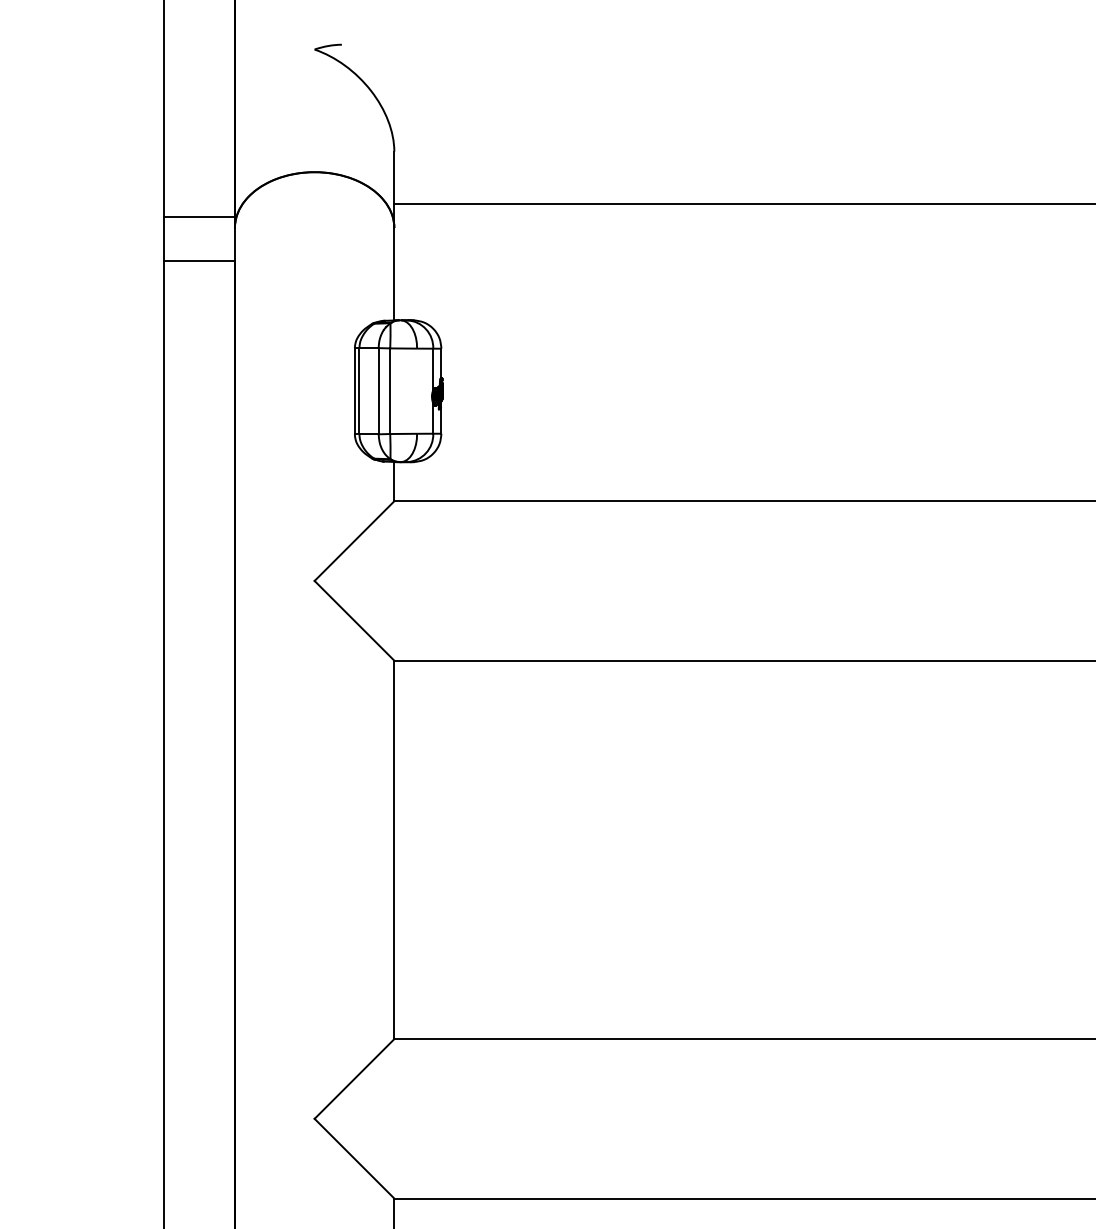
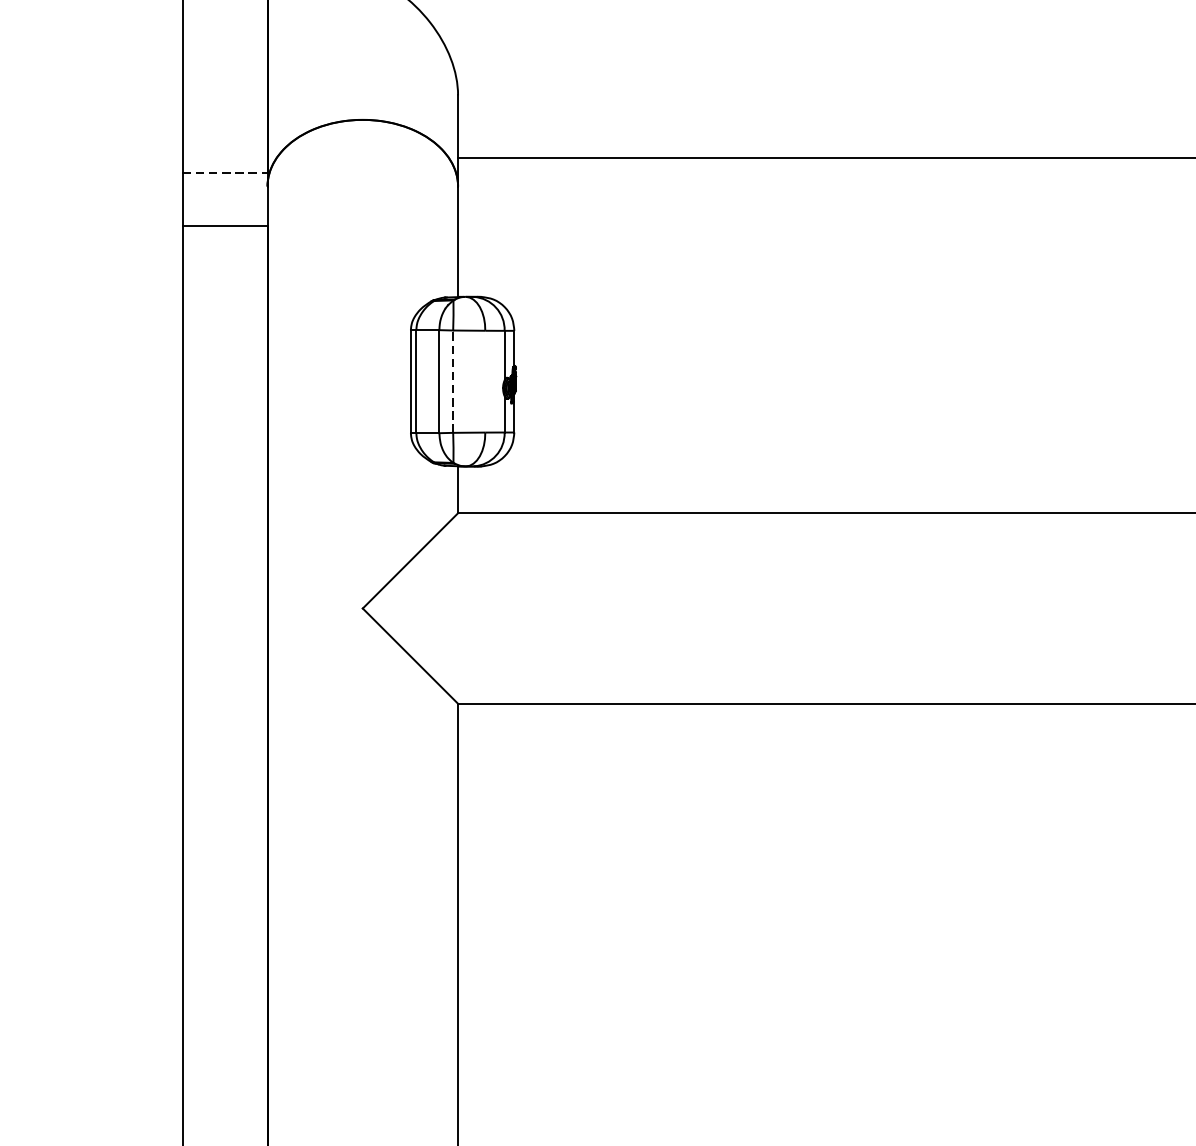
line: (199, 216) -> (225, 172), solid -> dashed
line: (390, 391) -> (453, 382), solid -> dashed

